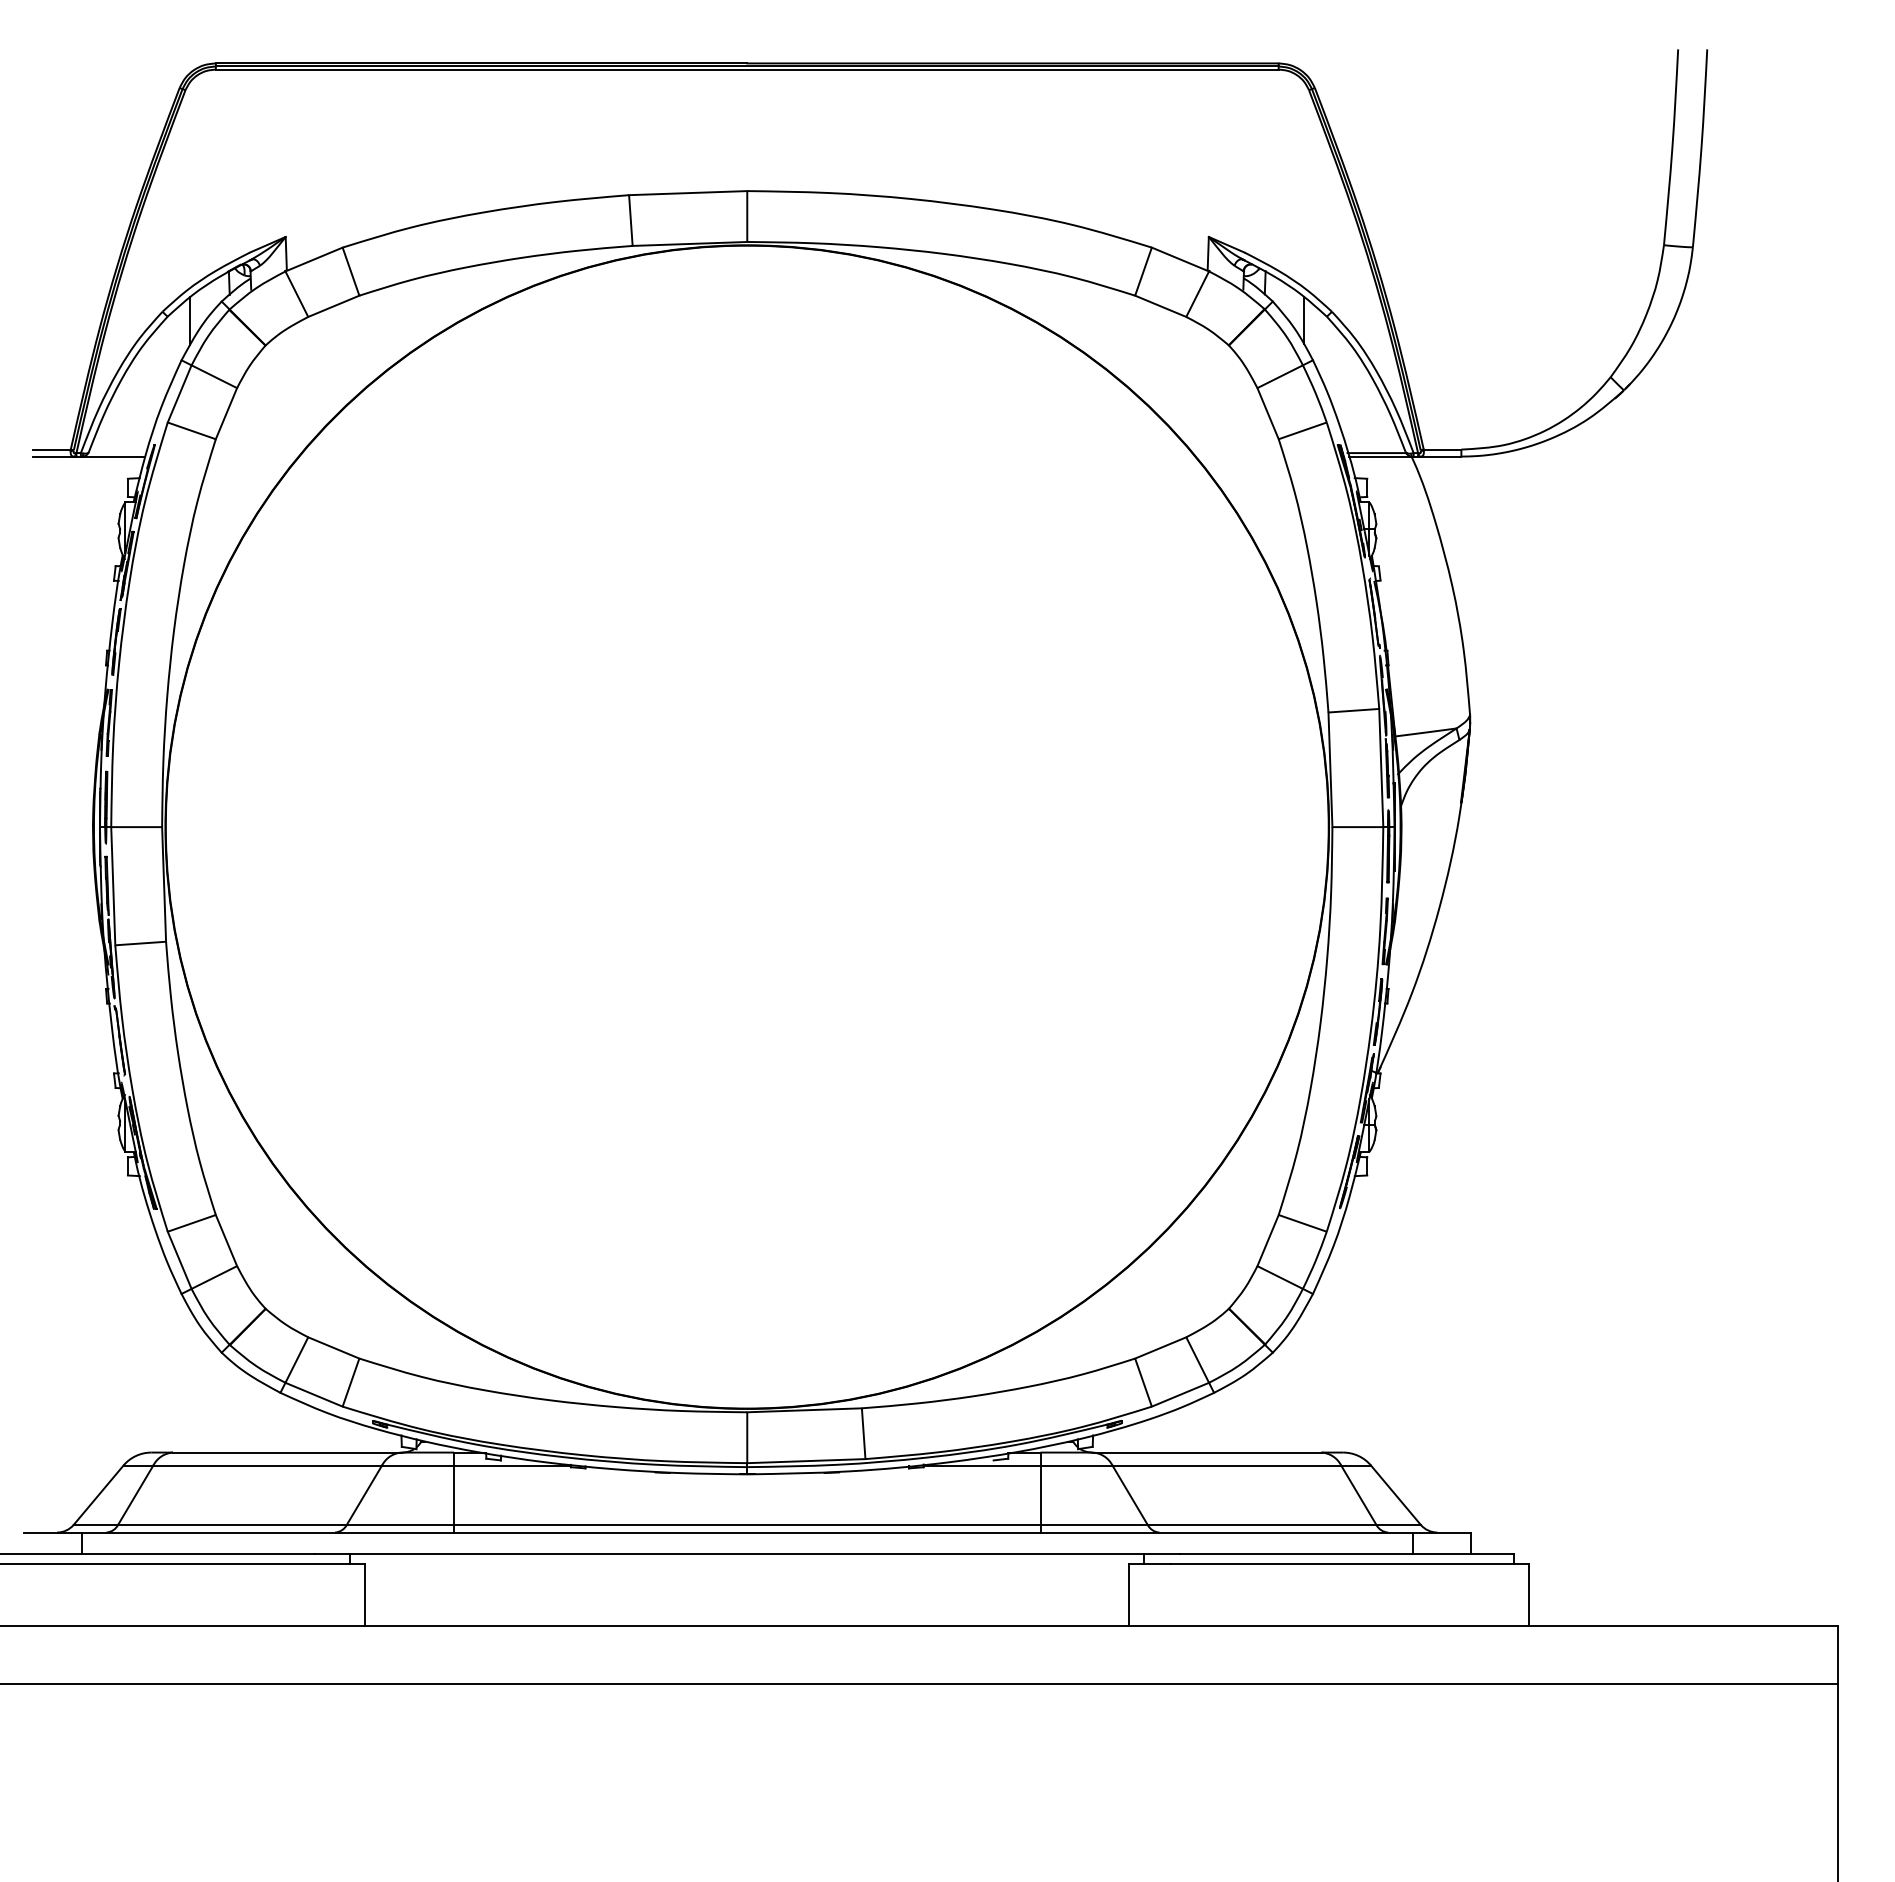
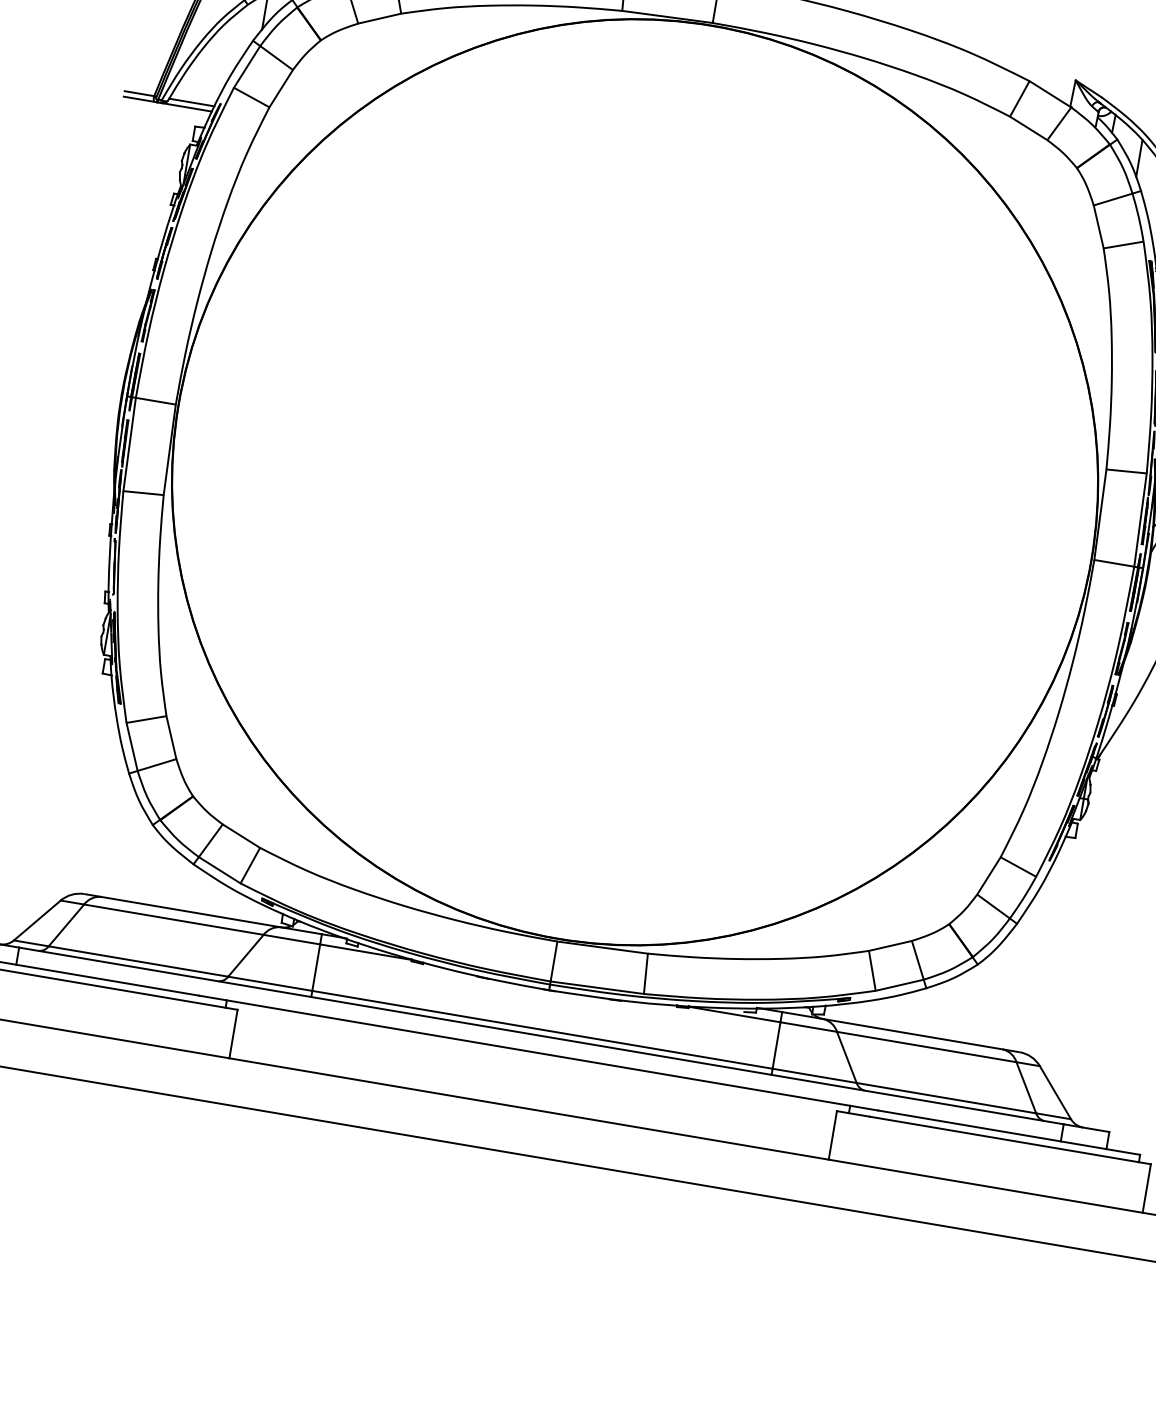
line: (118, 449) -> (191, 102), added

